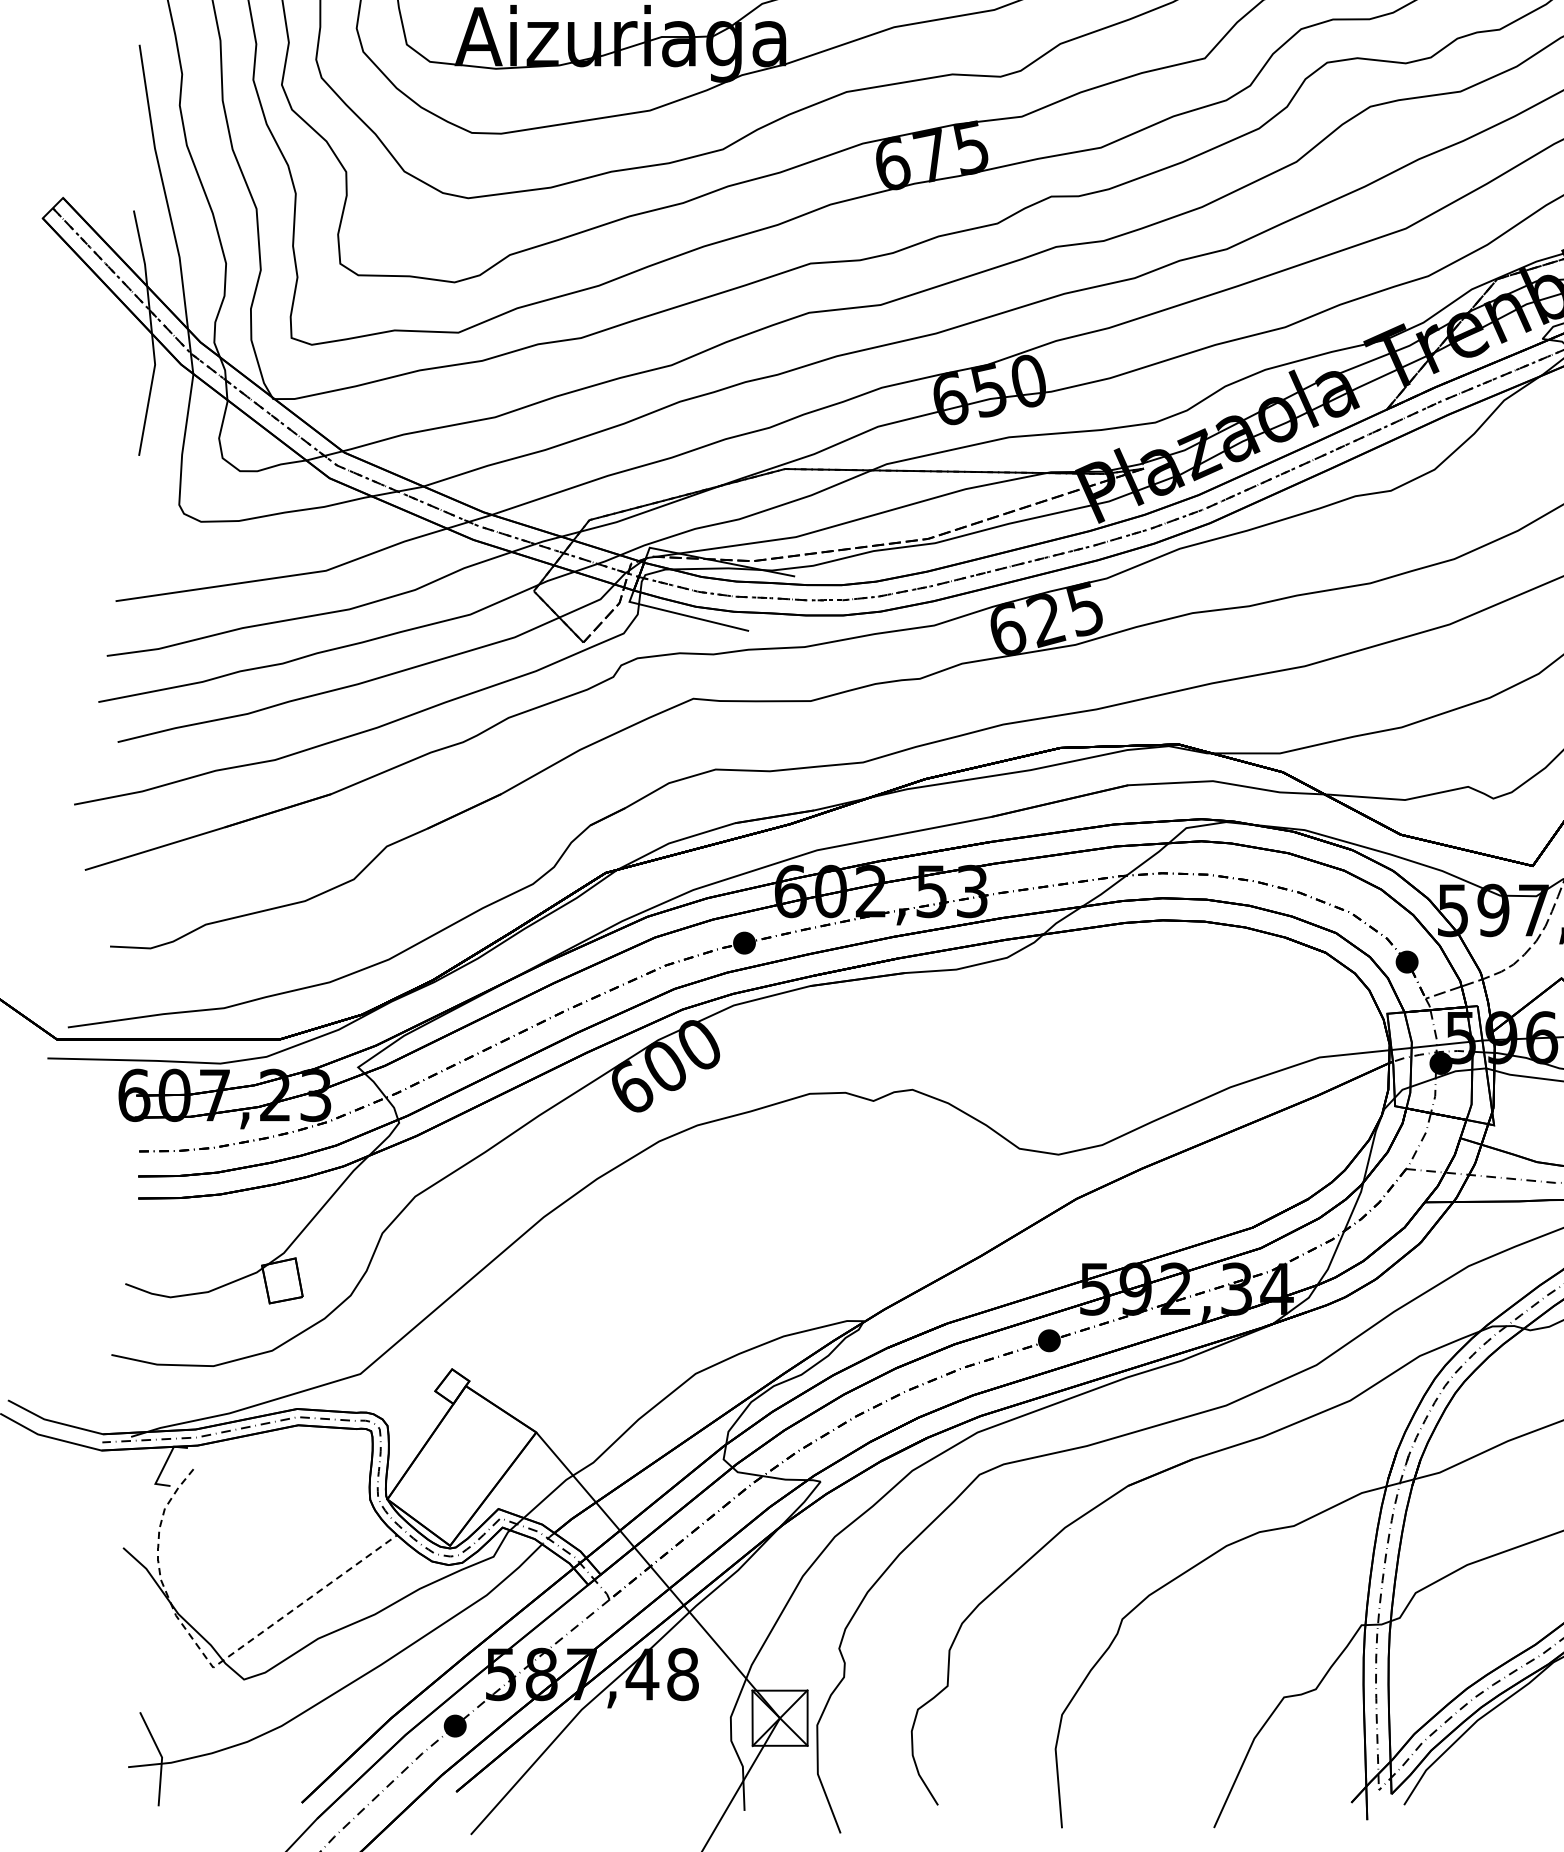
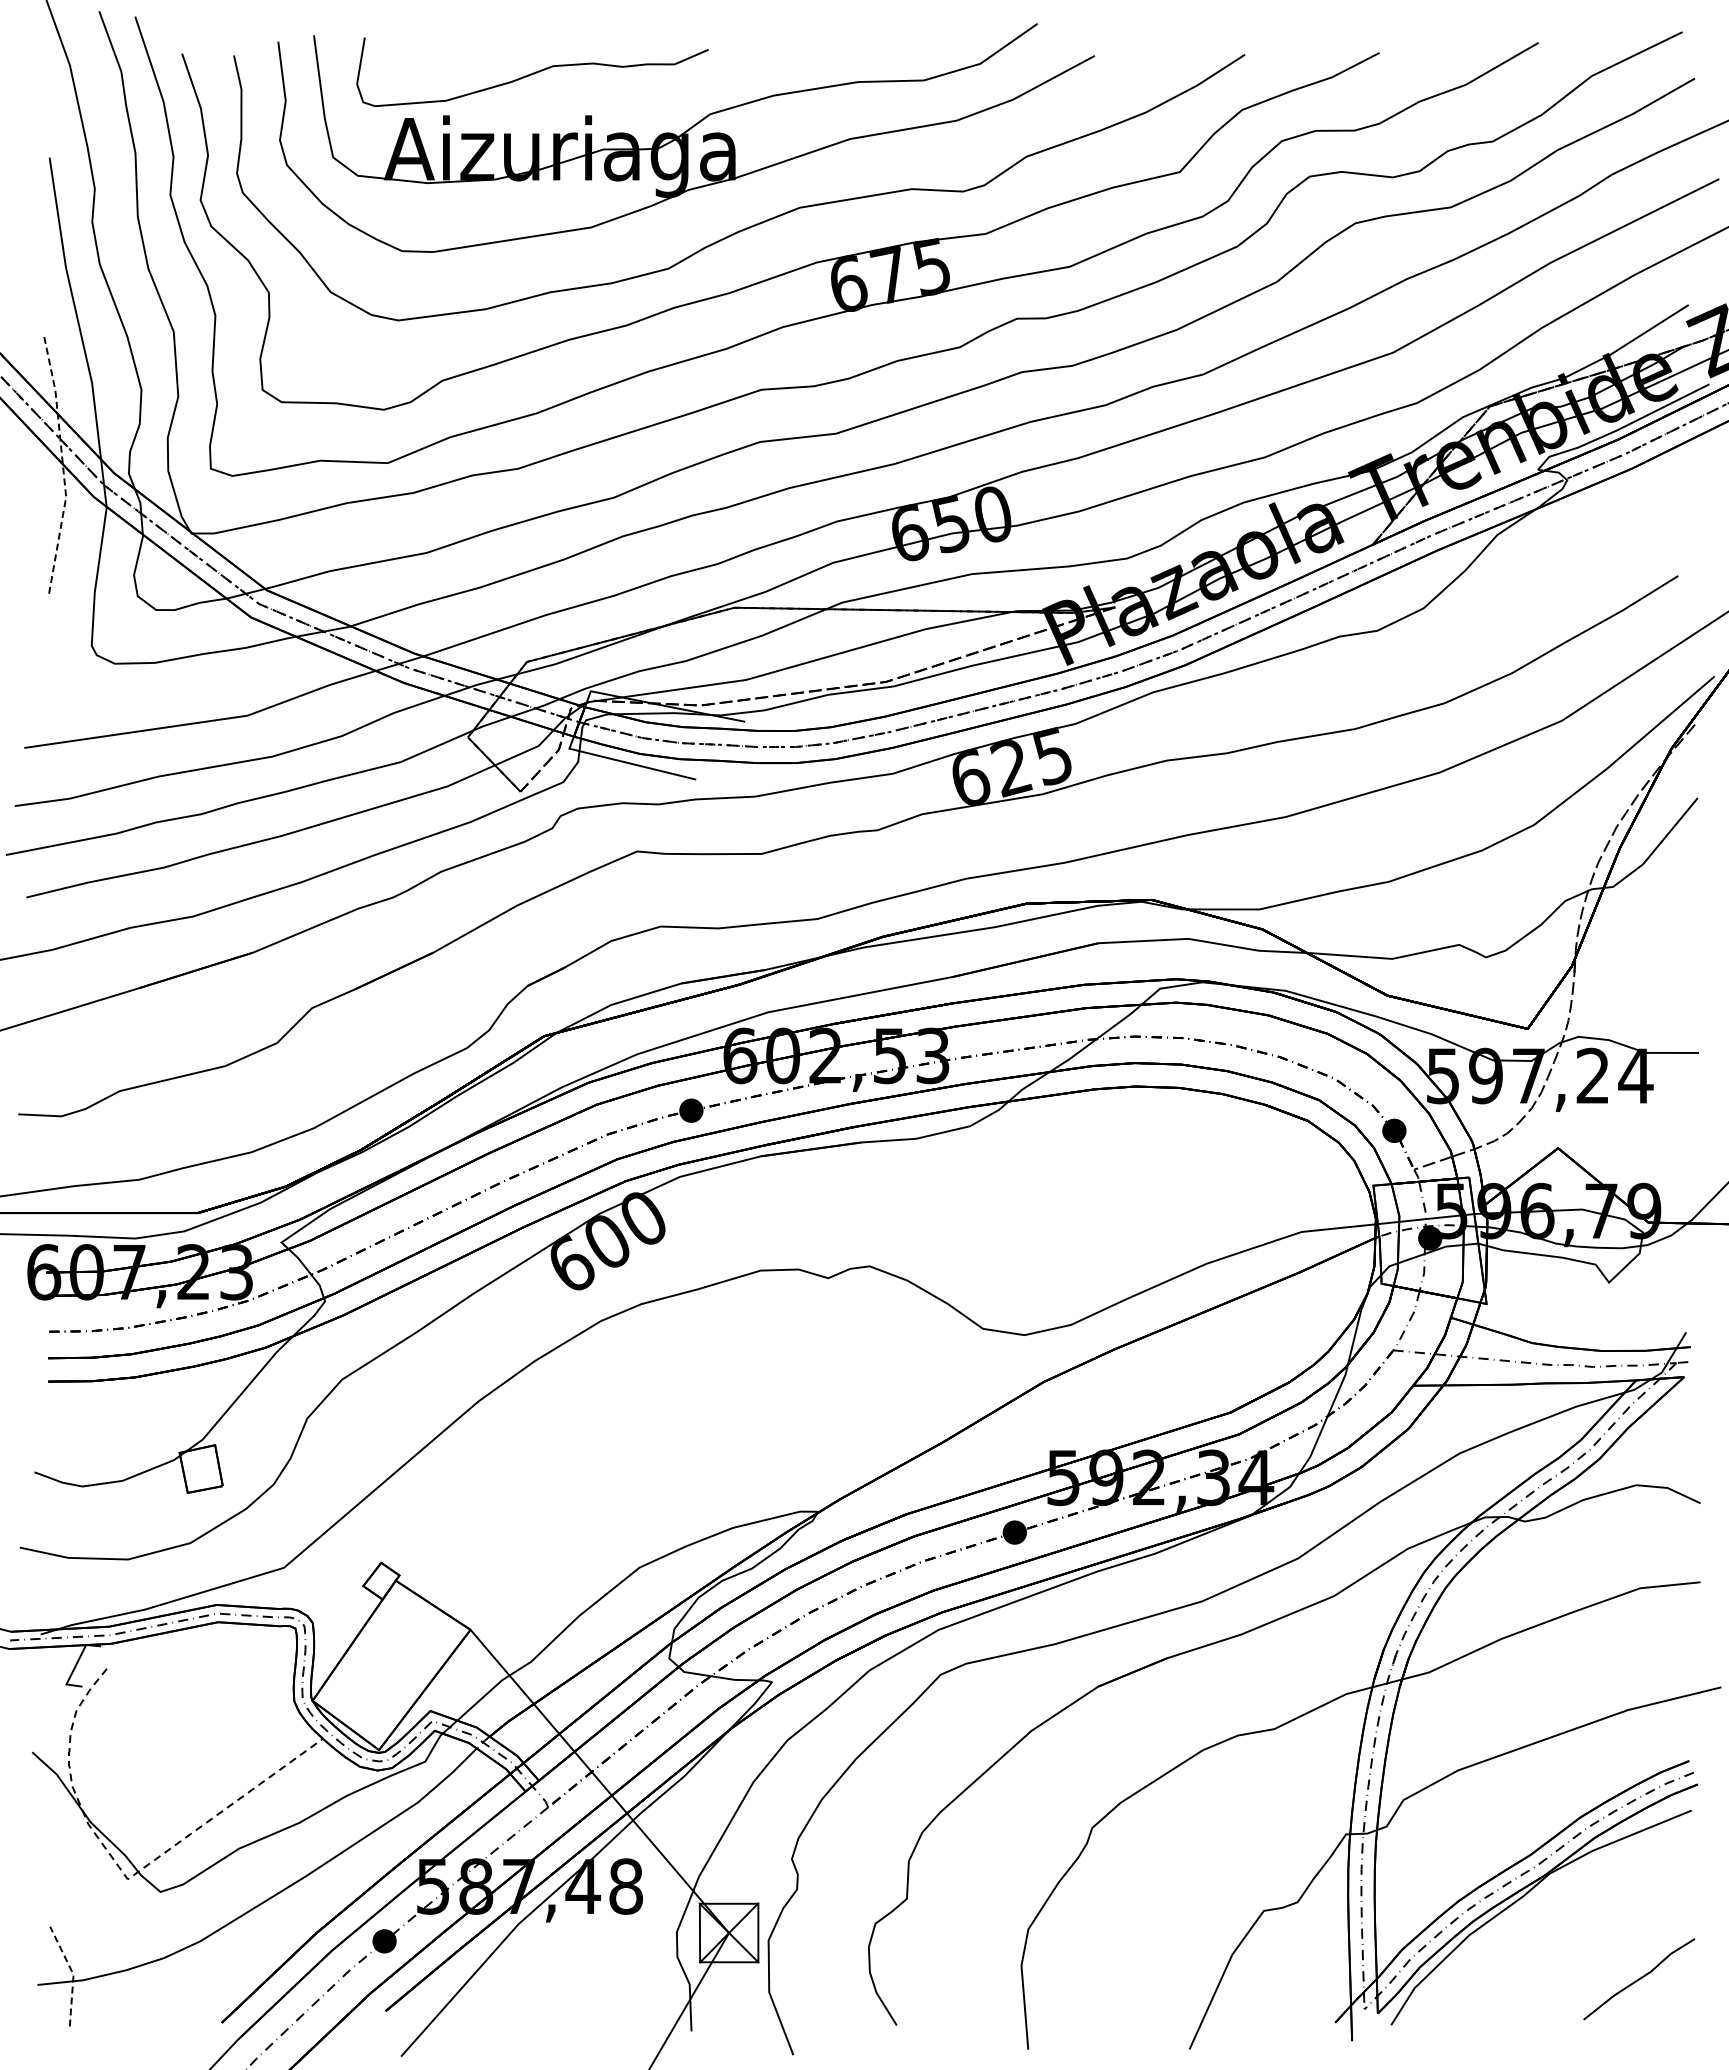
line: (151, 333) -> (62, 463), solid -> dashed
line: (162, 1756) -> (73, 1973), solid -> dashed

